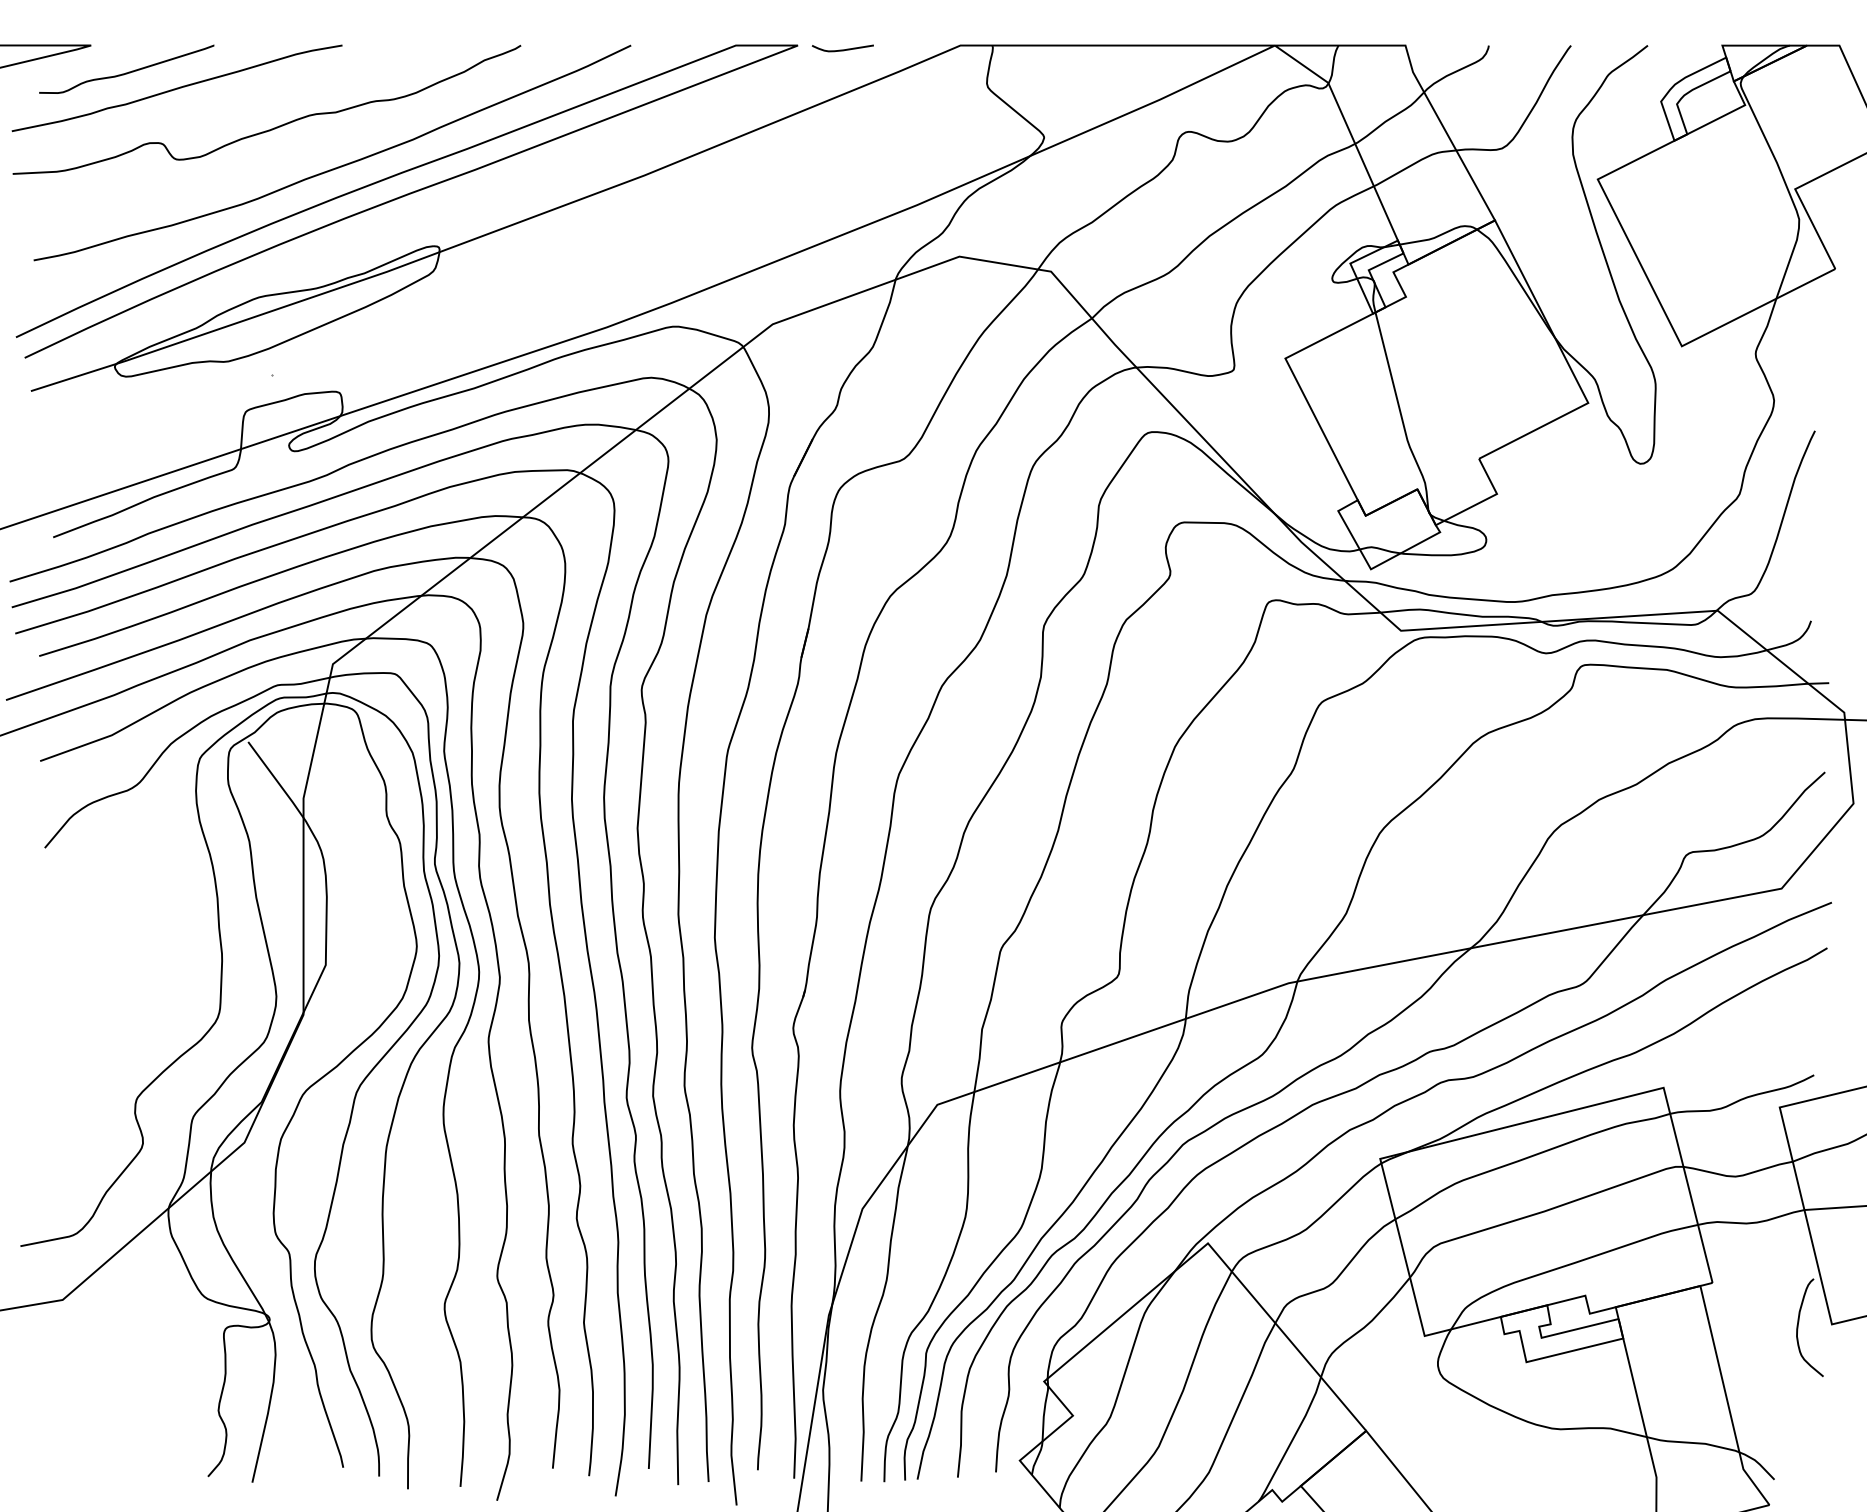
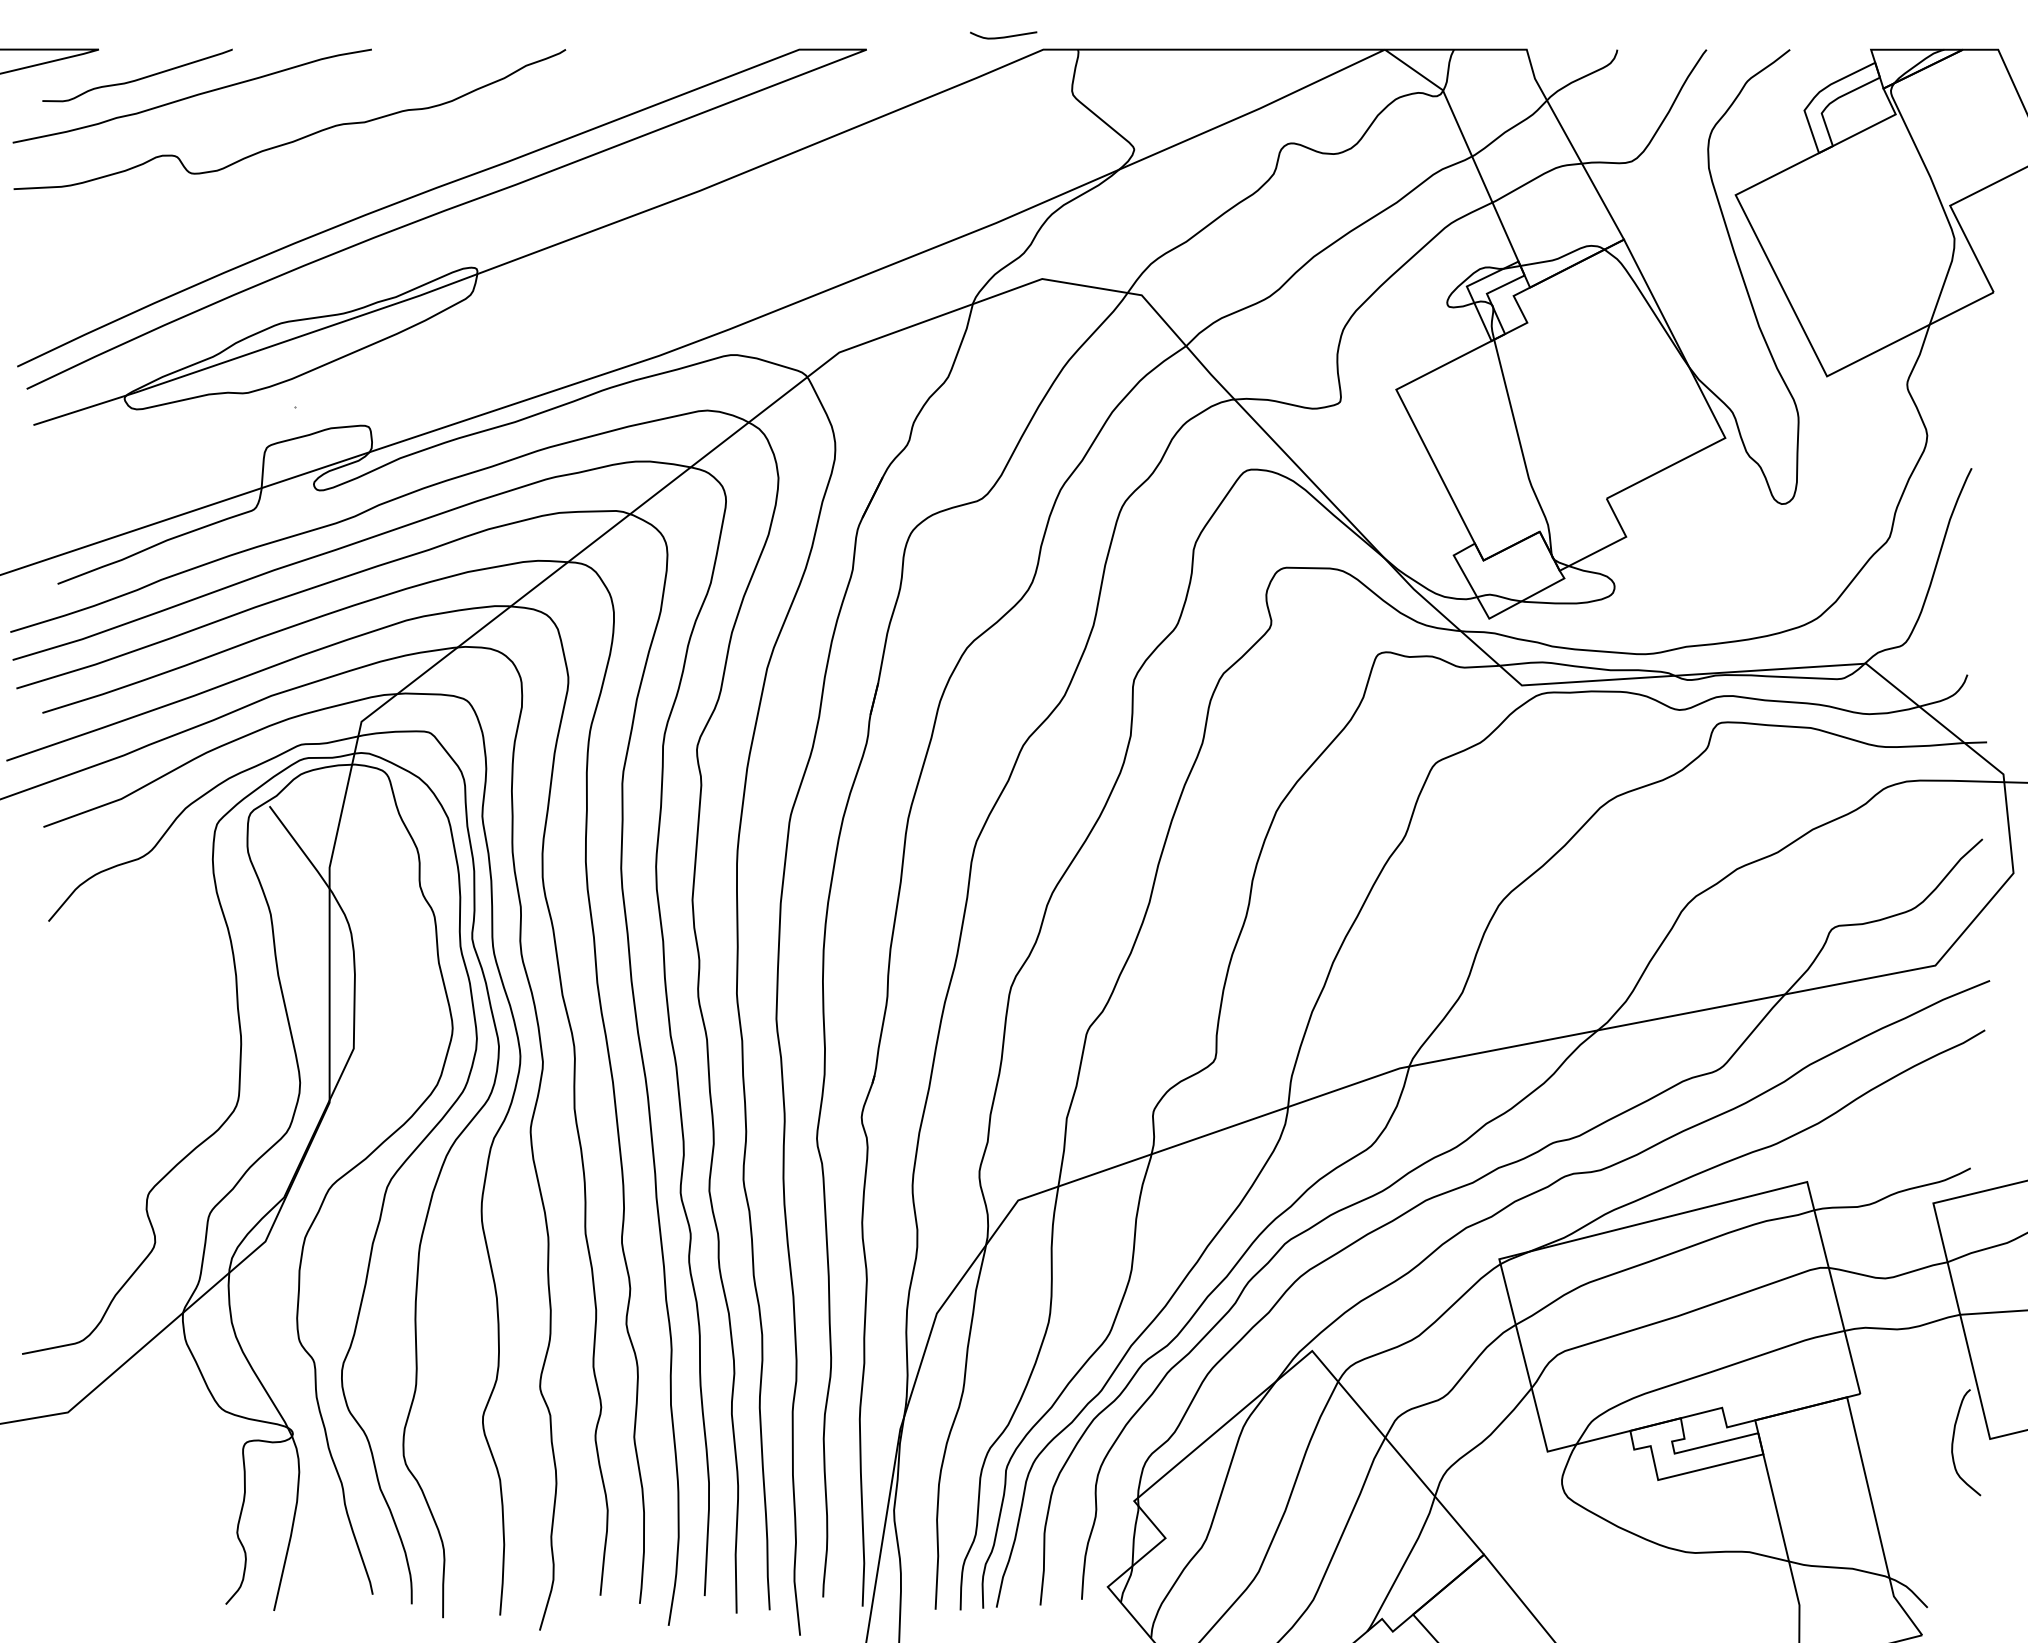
curve: (842, 49) -> (1003, 36), moved
curve: (337, 166) -> (366, 181), removed

